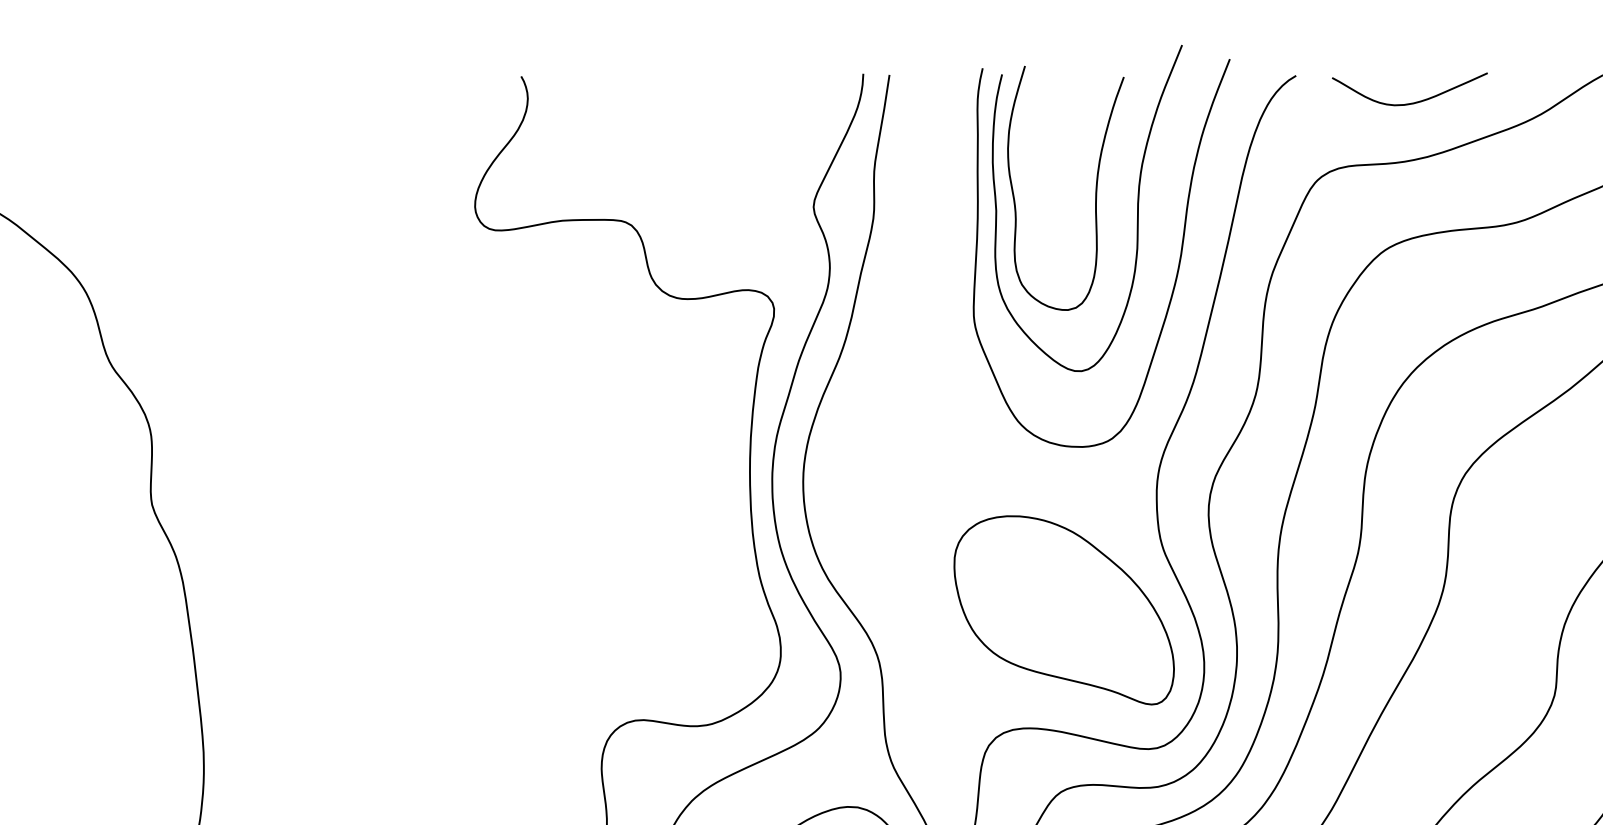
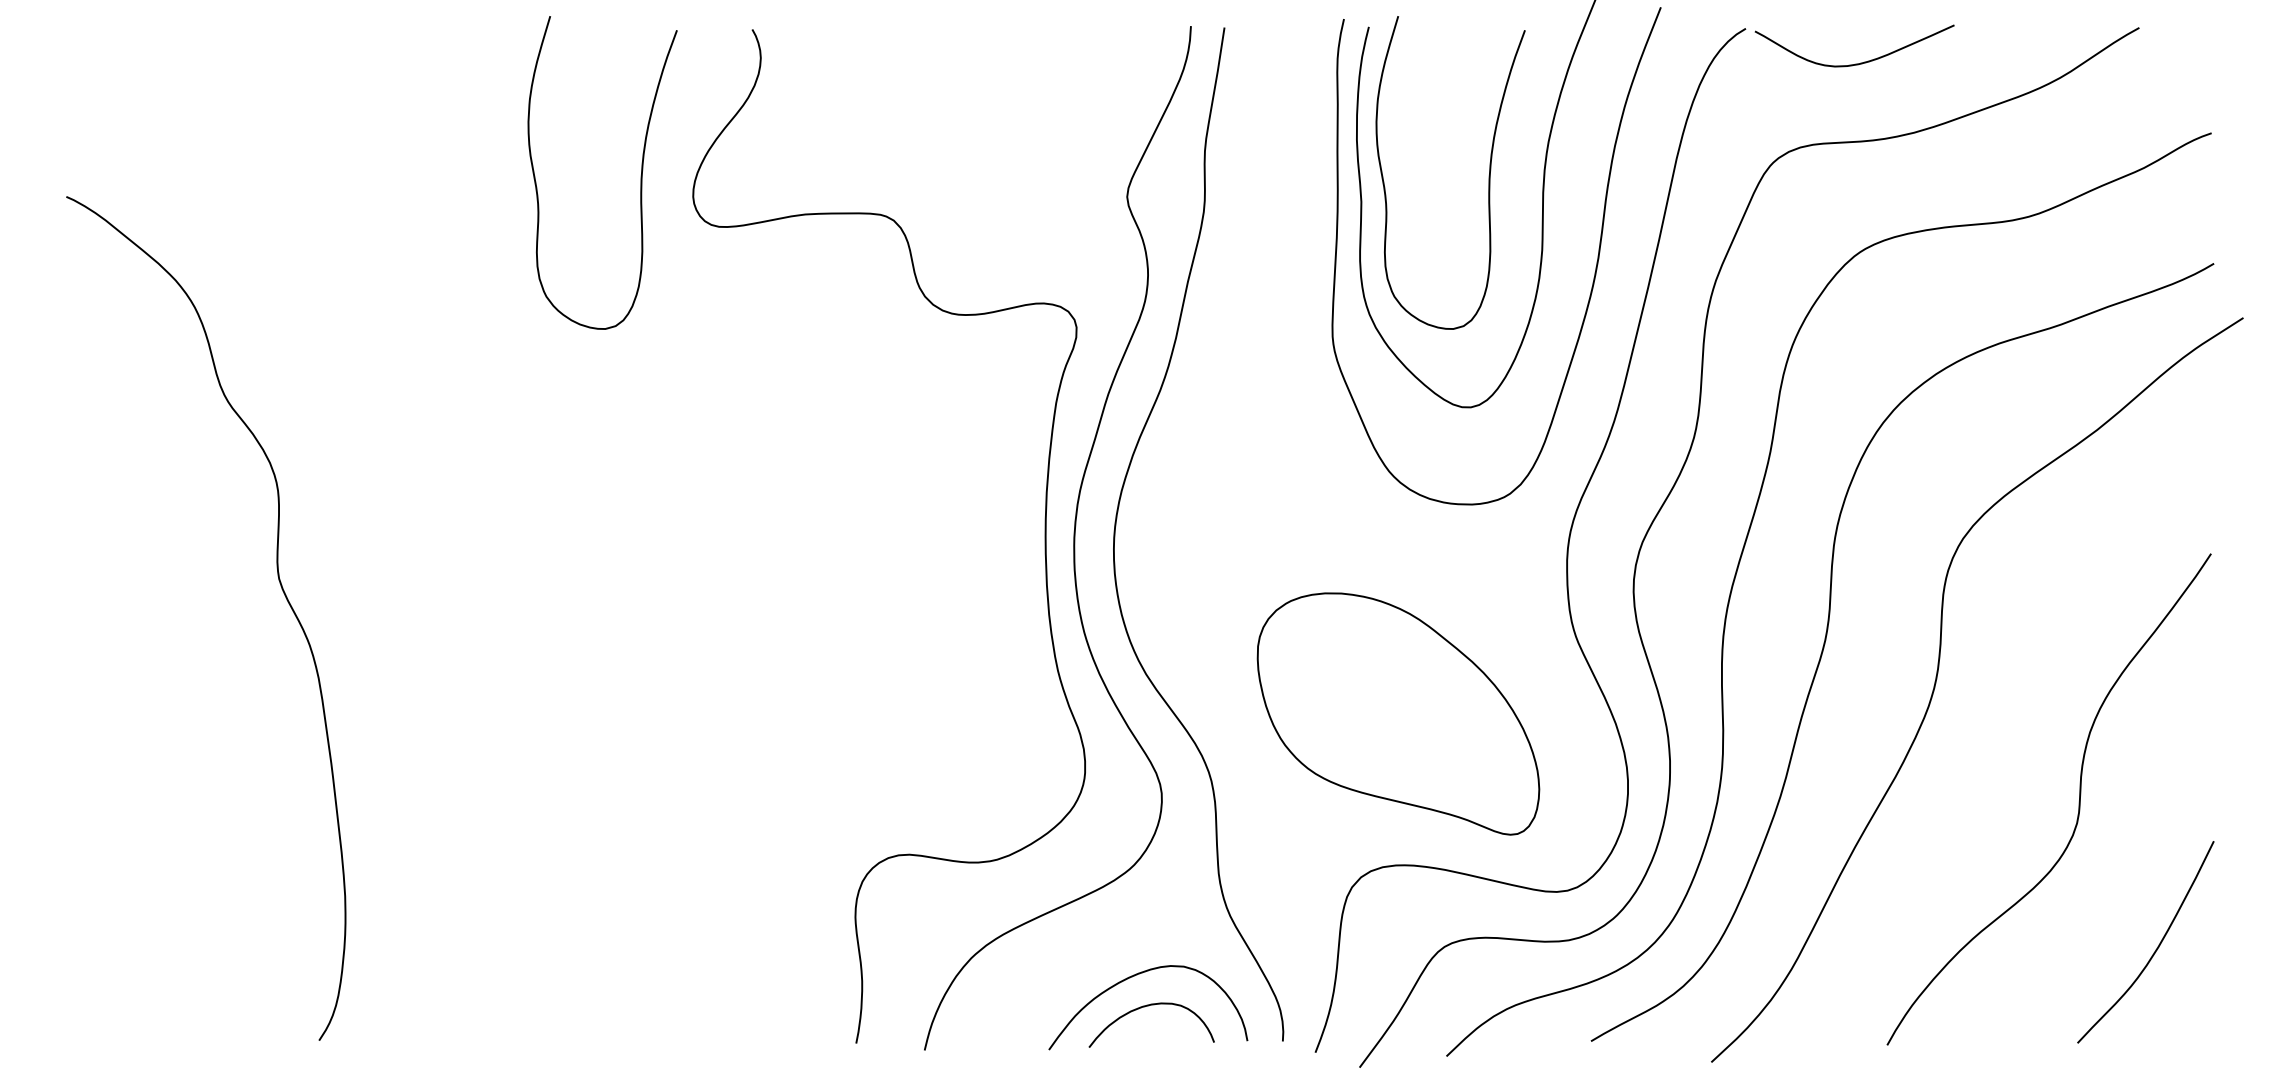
curve: (1414, 102) -> (1860, 62), moved
curve: (433, 190) -> (640, 175), added
part: (1064, 609) -> (1398, 713), moved

